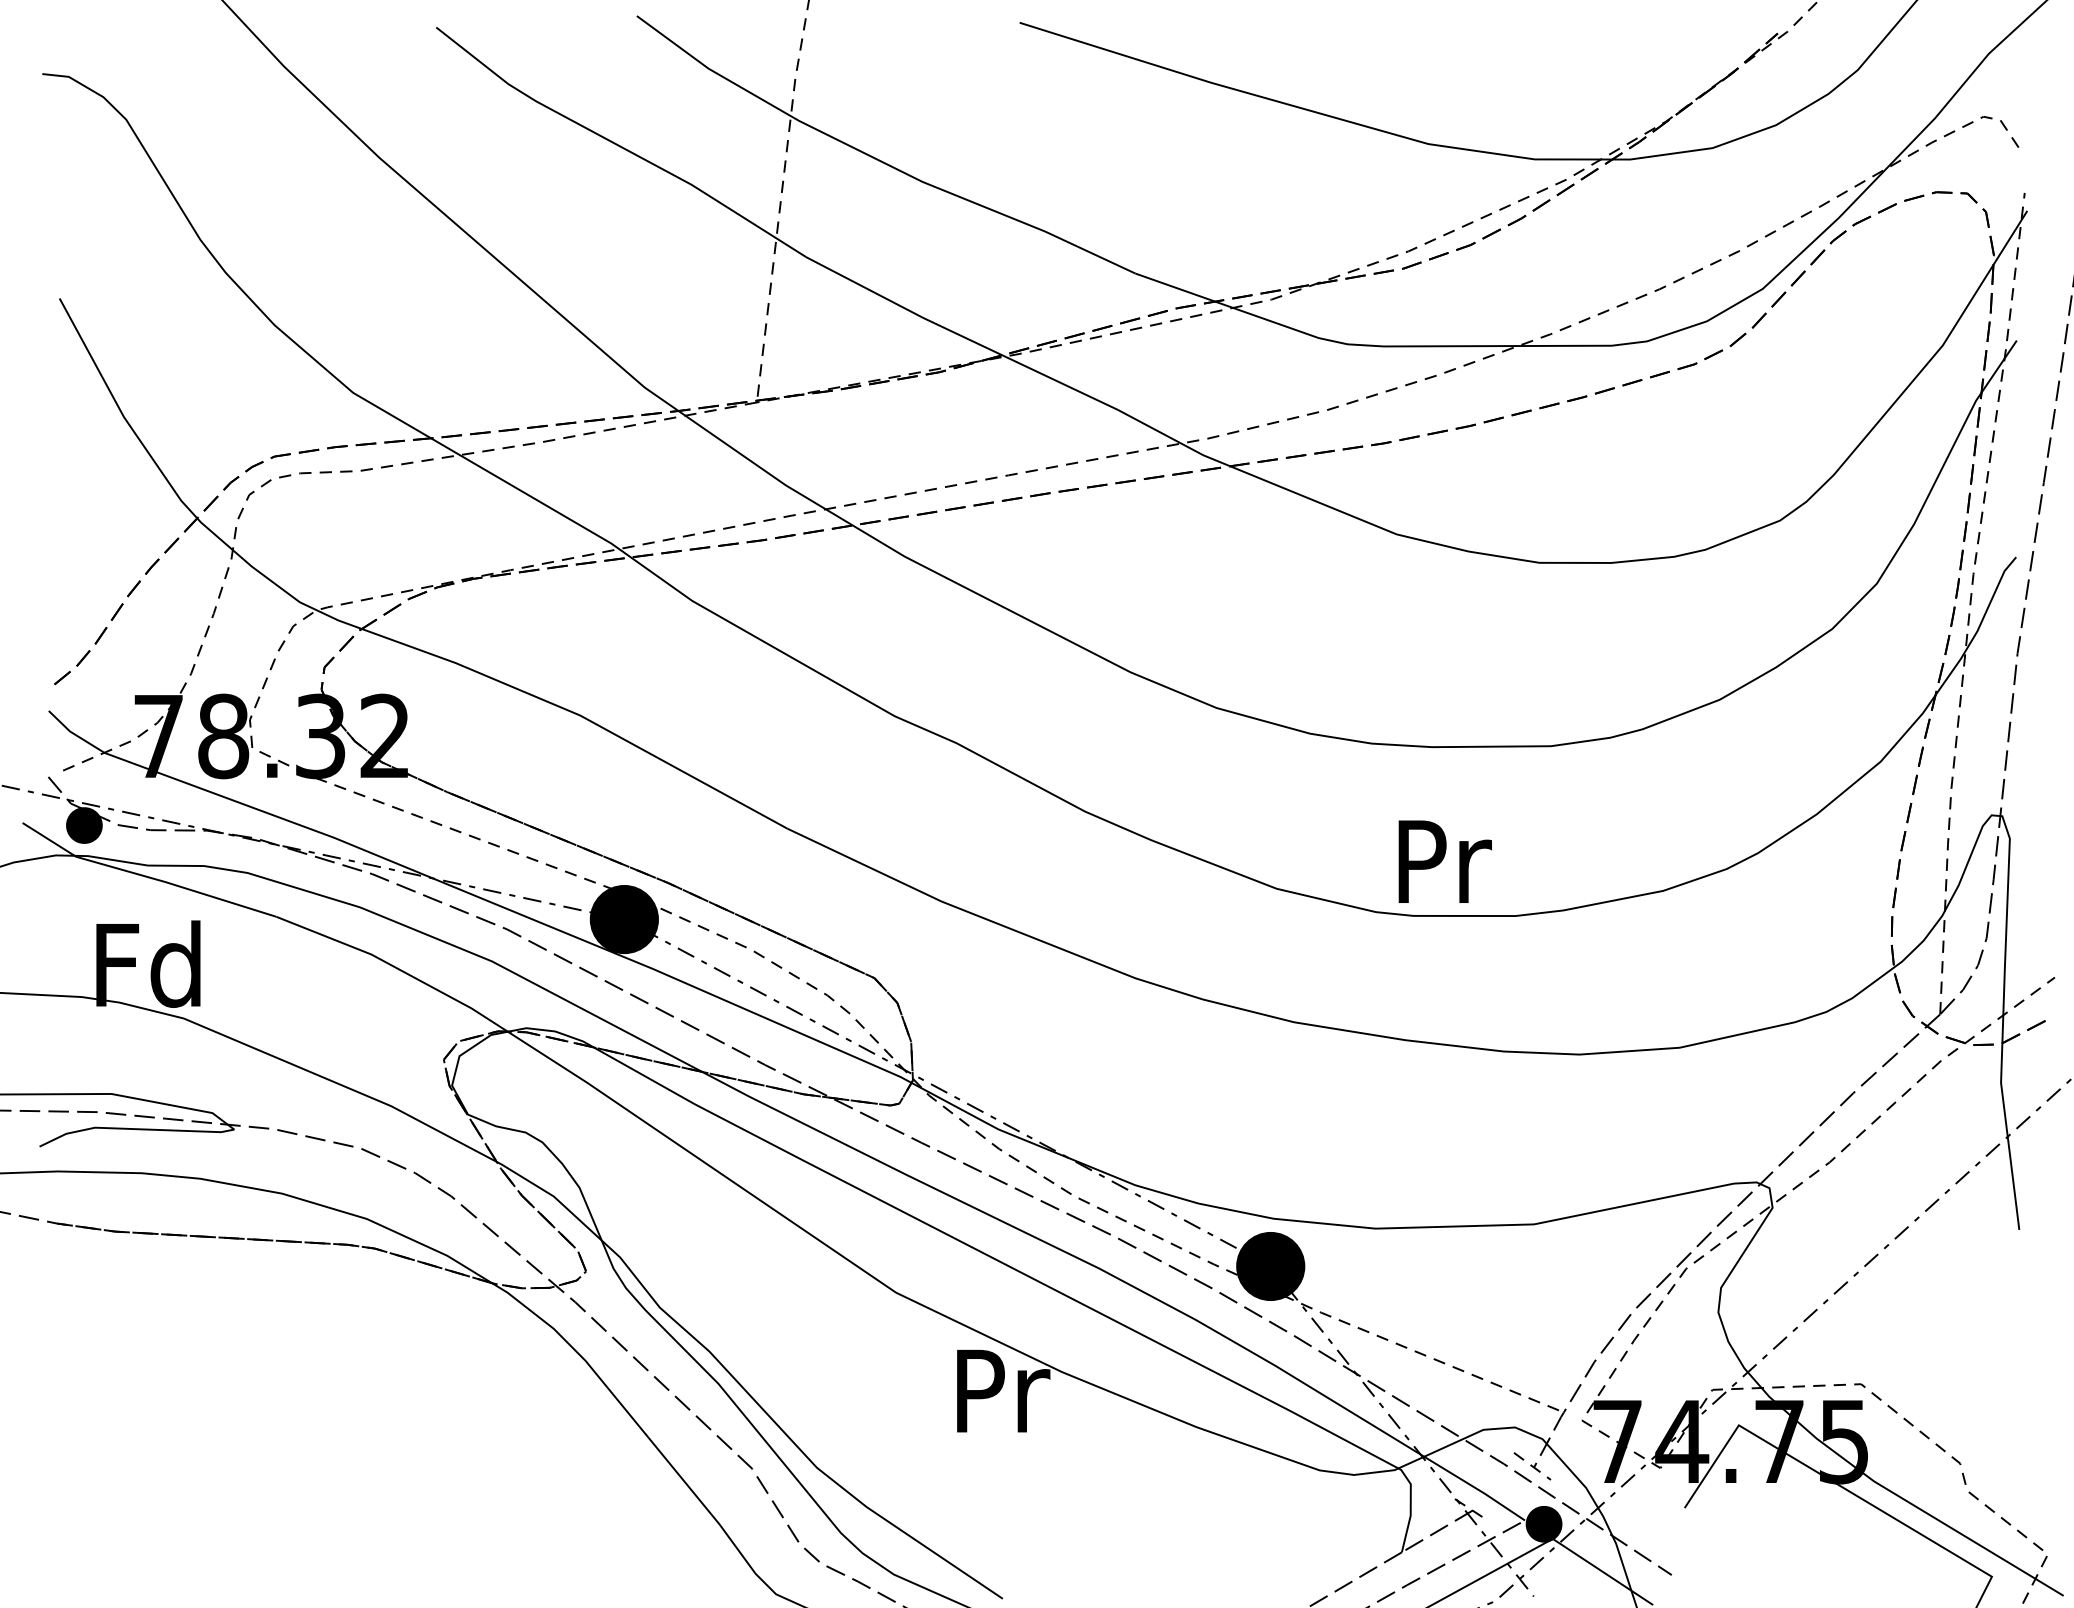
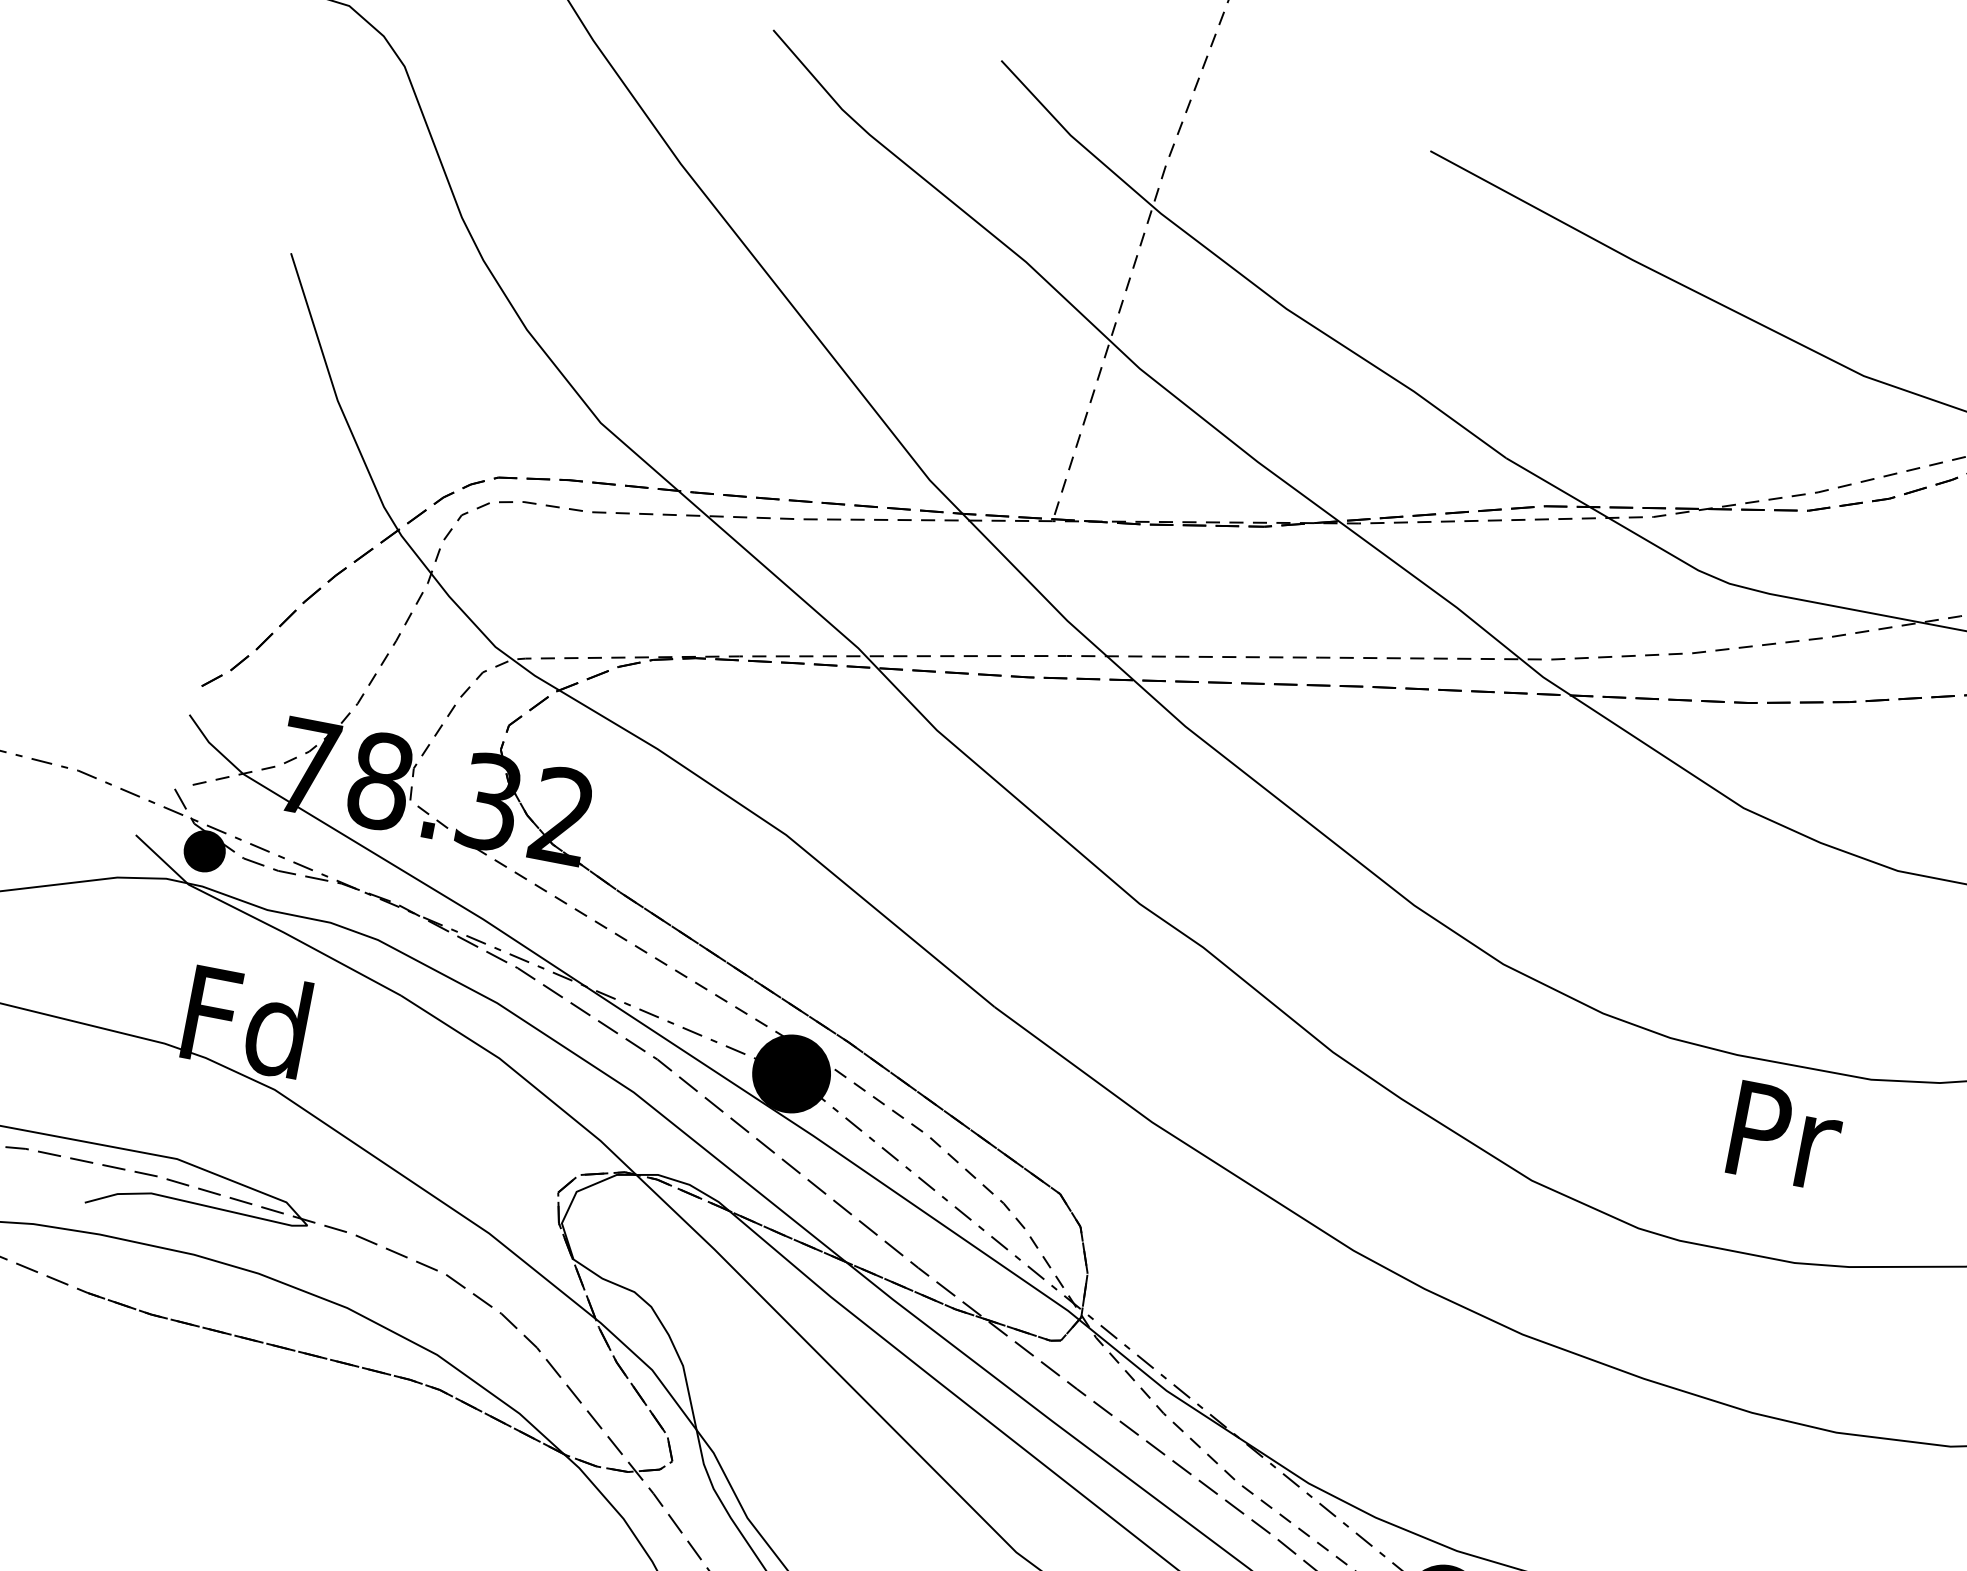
text: (1444, 861) -> (1785, 1135), moved

